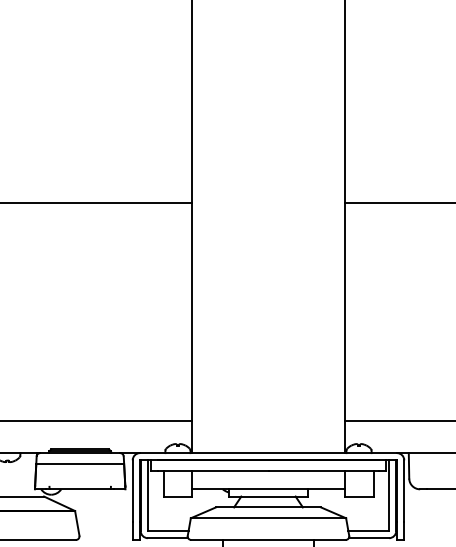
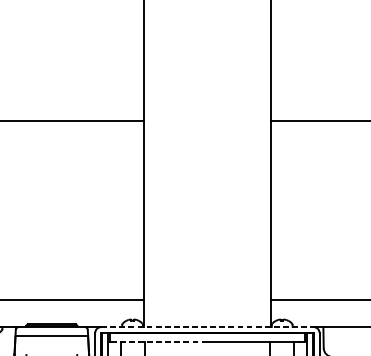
line: (268, 453) -> (207, 327), solid -> dashed
line: (212, 471) -> (161, 342), solid -> dashed

